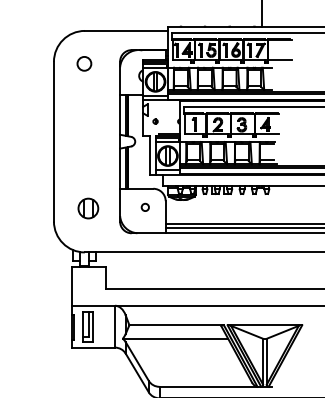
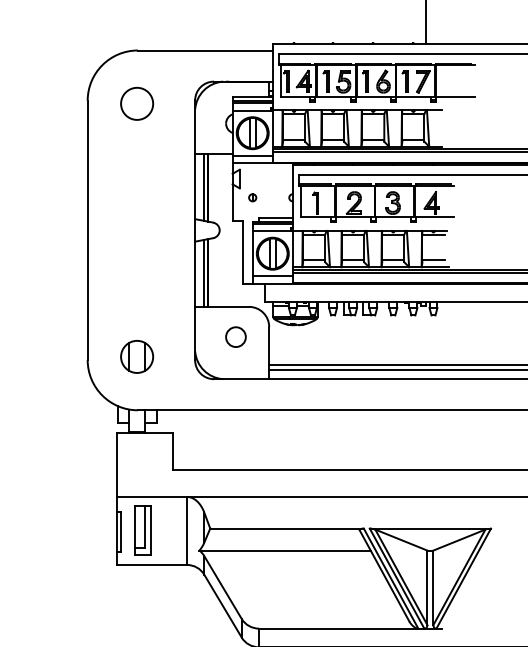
circle: (84, 63) -> (137, 103), size x1.43
circle: (145, 207) -> (236, 337), size x1.67
part: (88, 208) -> (137, 356), moved

